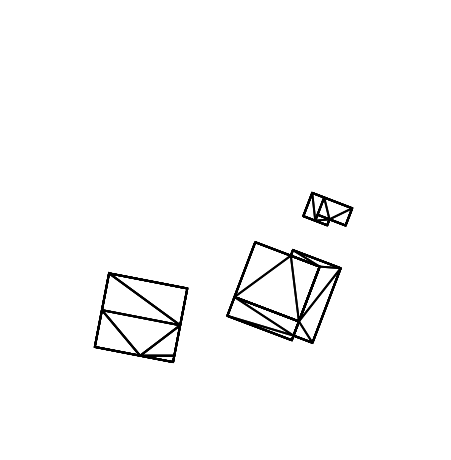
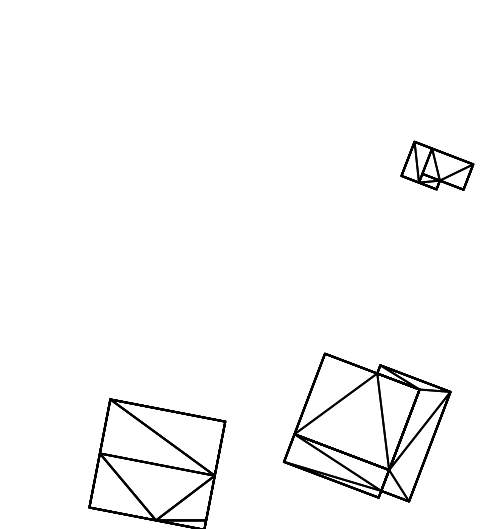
part: (327, 208) -> (436, 164), moved

